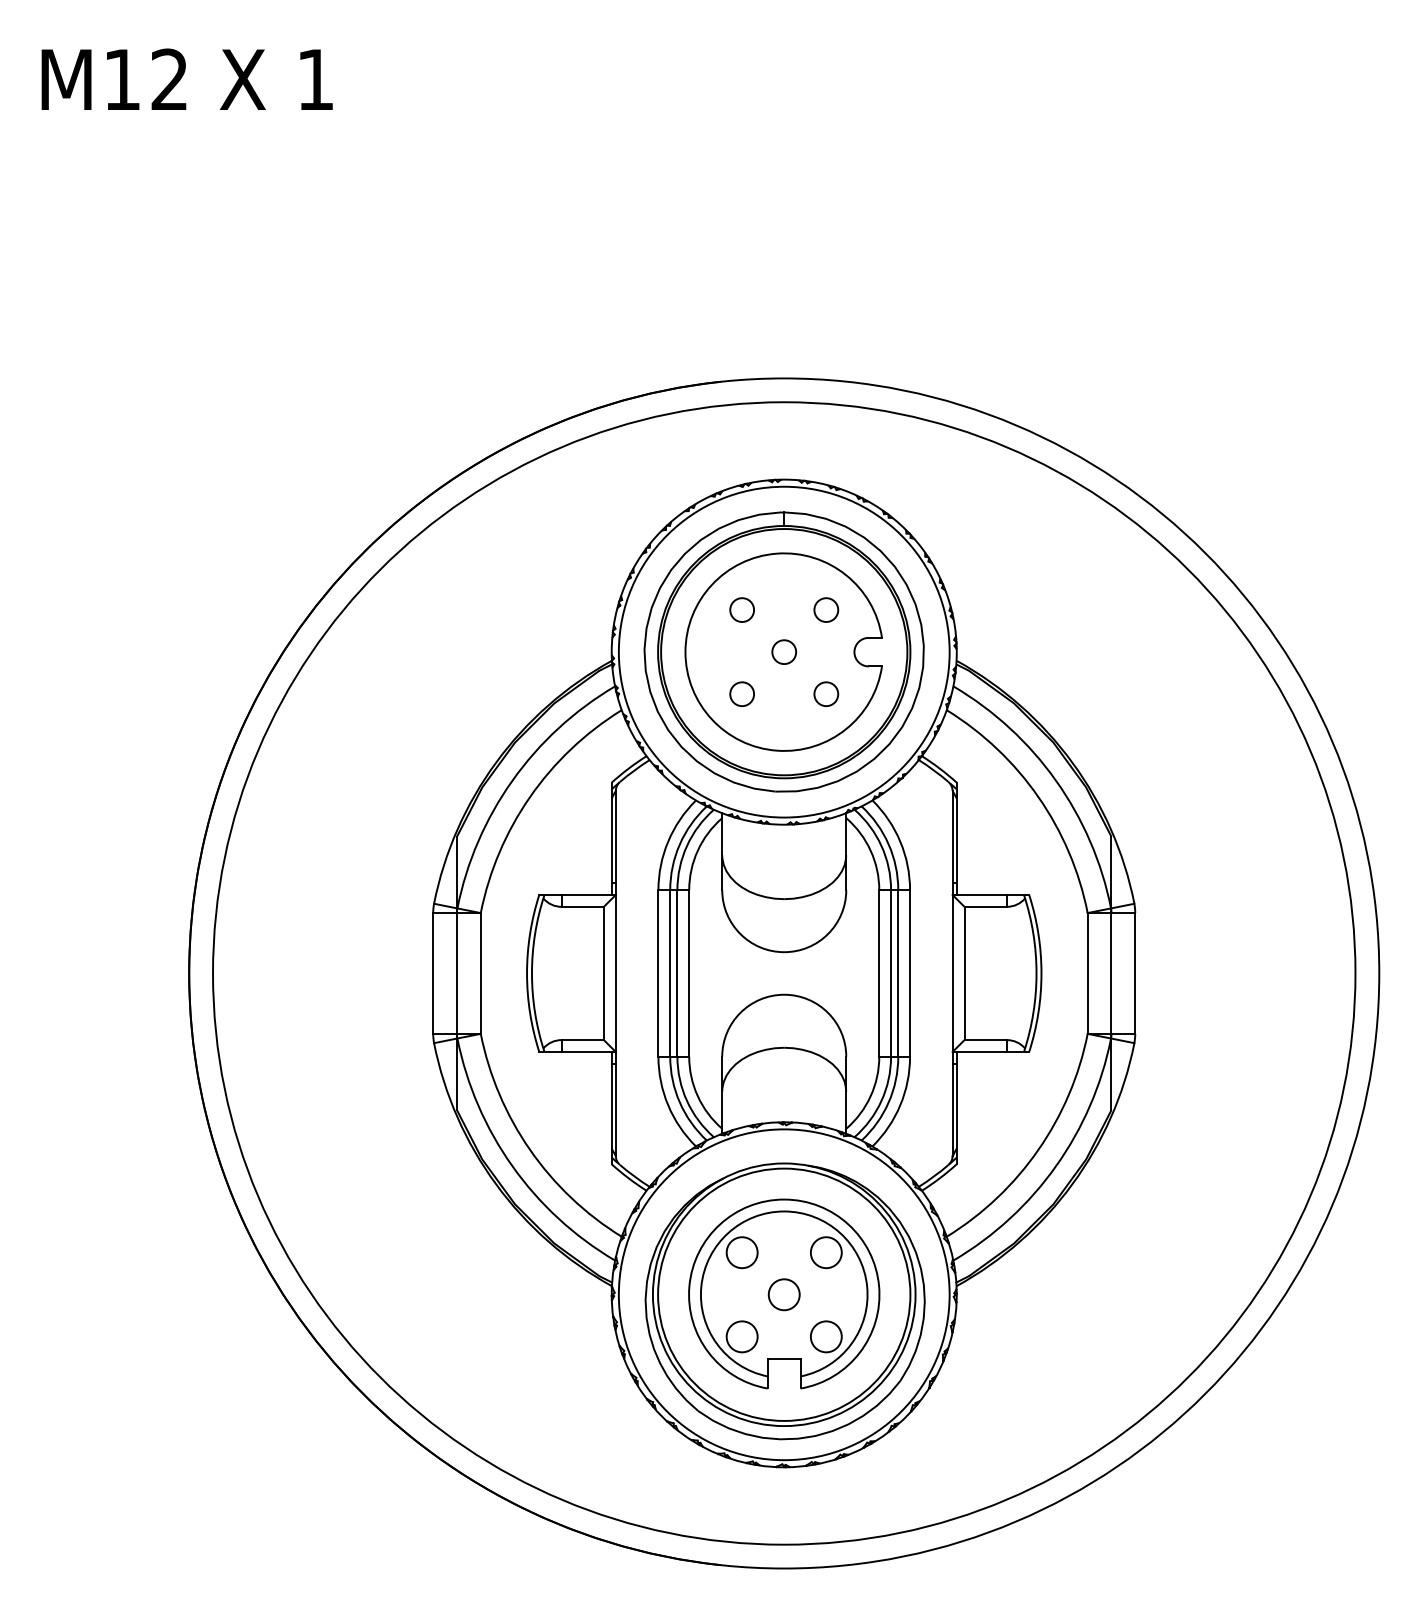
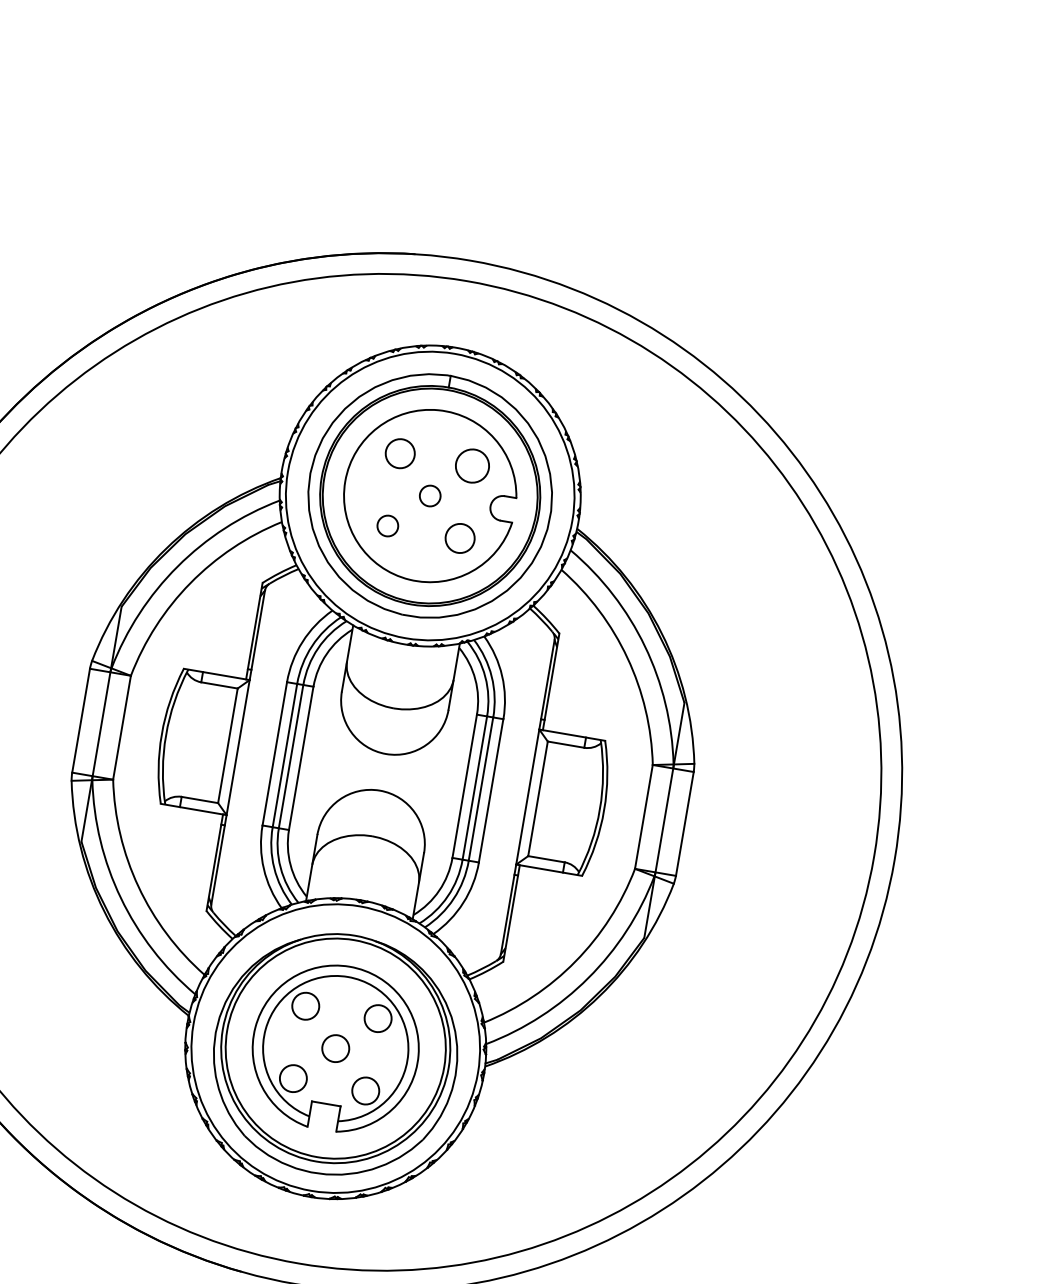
circle: (741, 609) -> (399, 453), size x1.4
circle: (826, 609) -> (472, 465), size x1.6
circle: (826, 693) -> (460, 537), size x1.4

